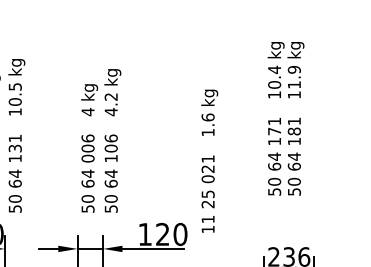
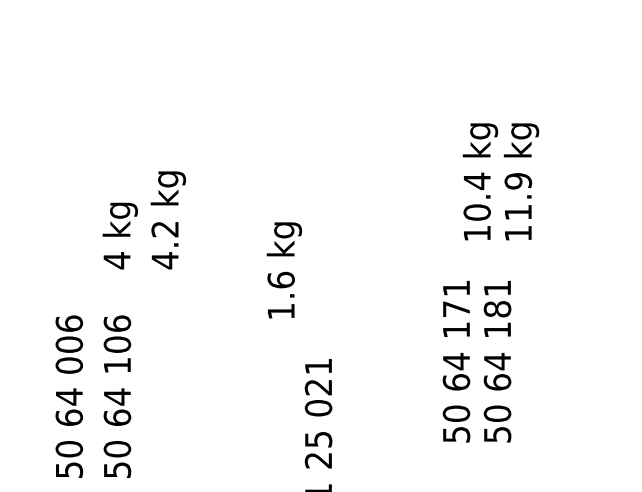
text: (285, 70) -> (499, 182), moved
text: (101, 92) -> (144, 219), moved
text: (209, 112) -> (283, 269), moved

